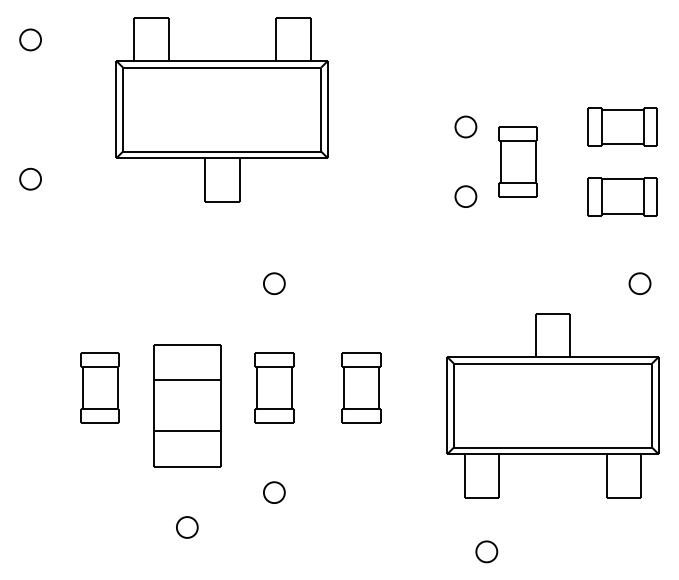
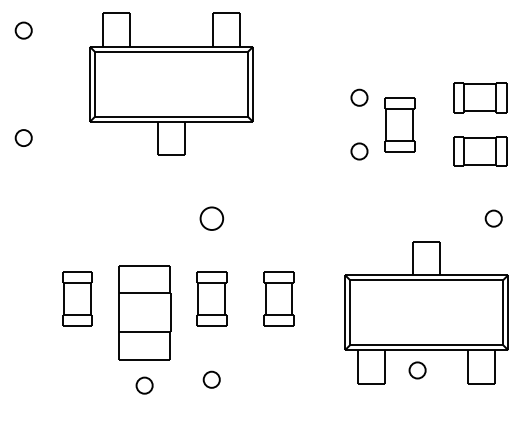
part: (274, 283) -> (211, 218), size x1.4
part: (187, 527) -> (144, 385), moved
part: (486, 551) -> (417, 370), moved

